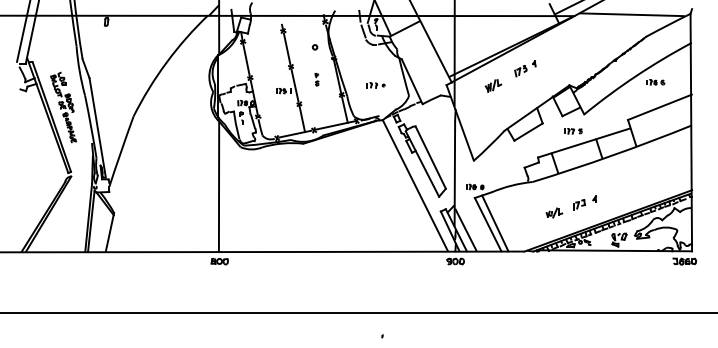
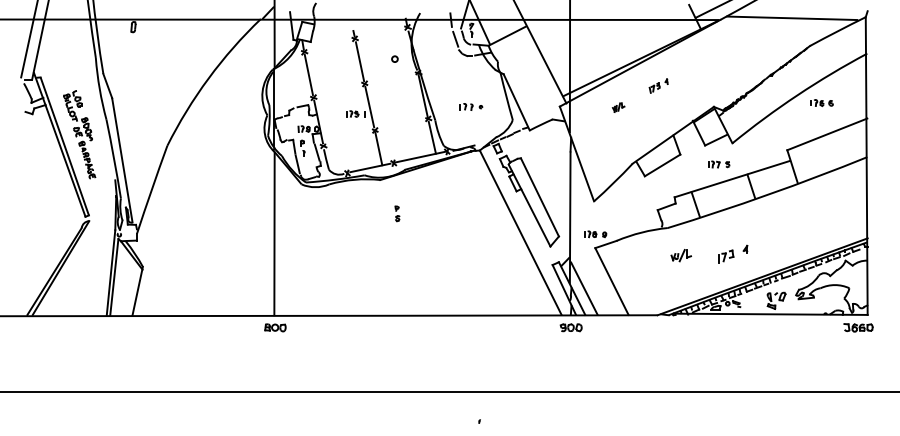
part: (525, 68) -> (658, 85), size x0.7
part: (316, 79) -> (396, 213), moved
part: (493, 85) -> (618, 107), size x0.6
part: (554, 212) -> (681, 254), moved
line: (495, 223) -> (621, 280), removed

